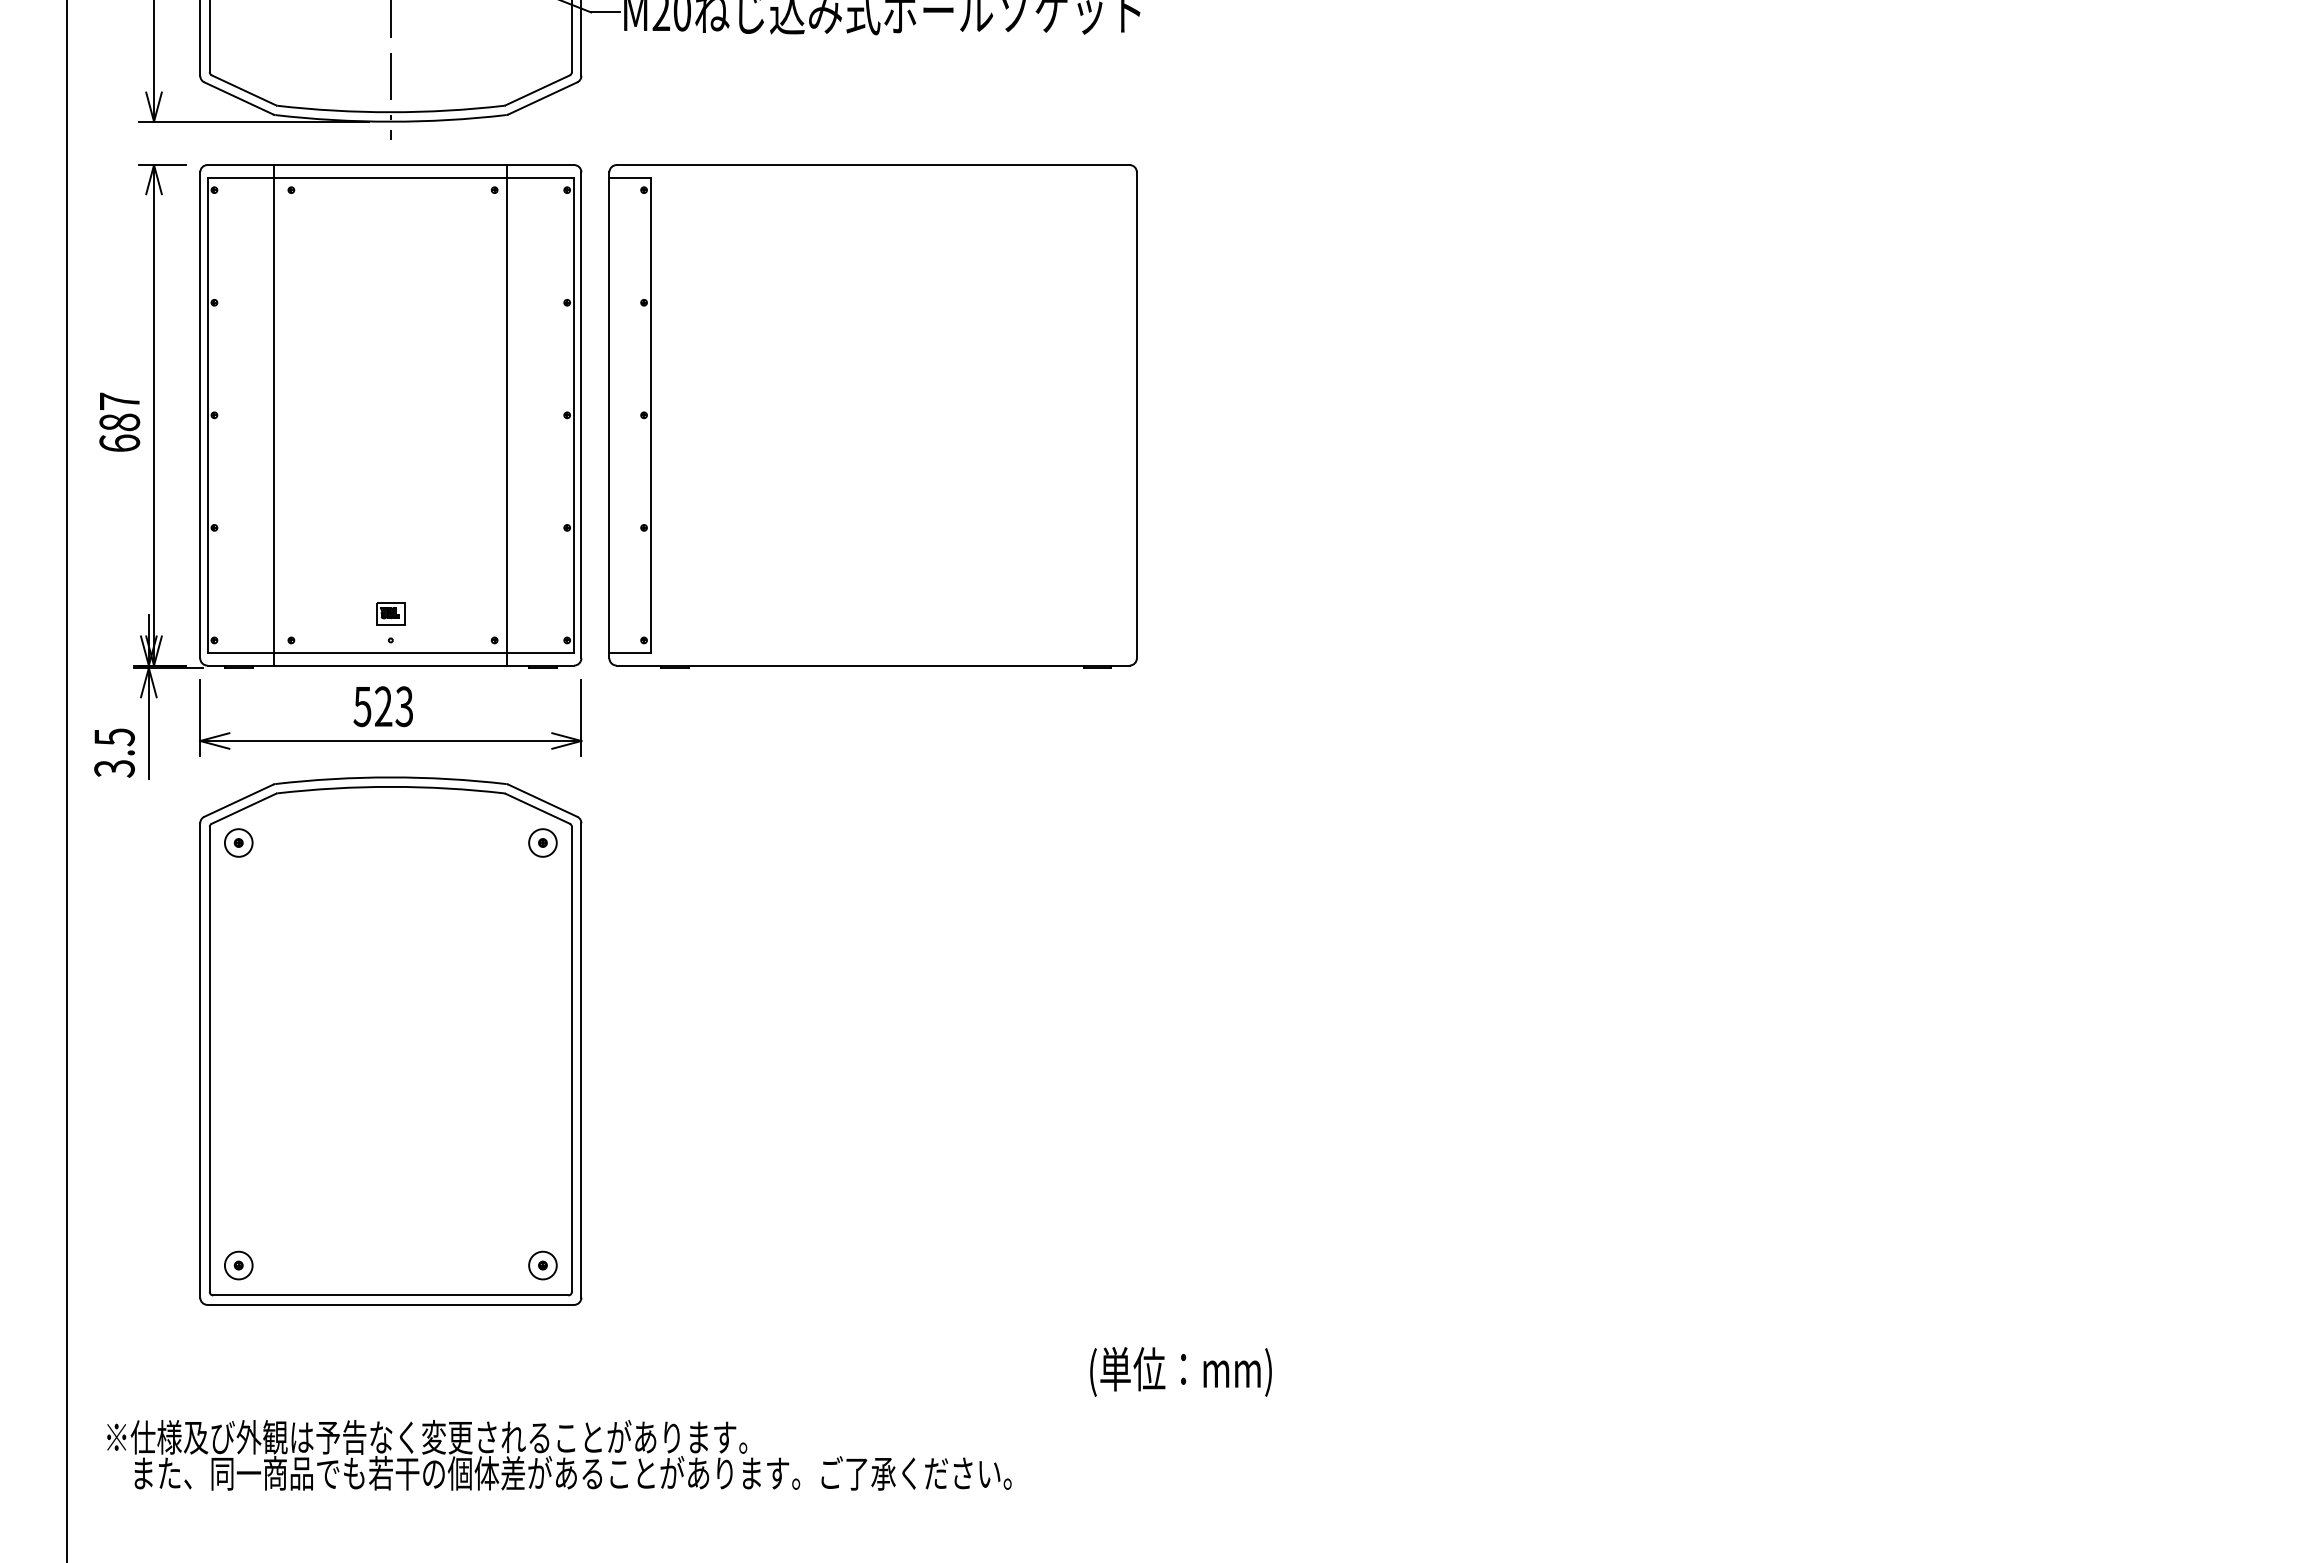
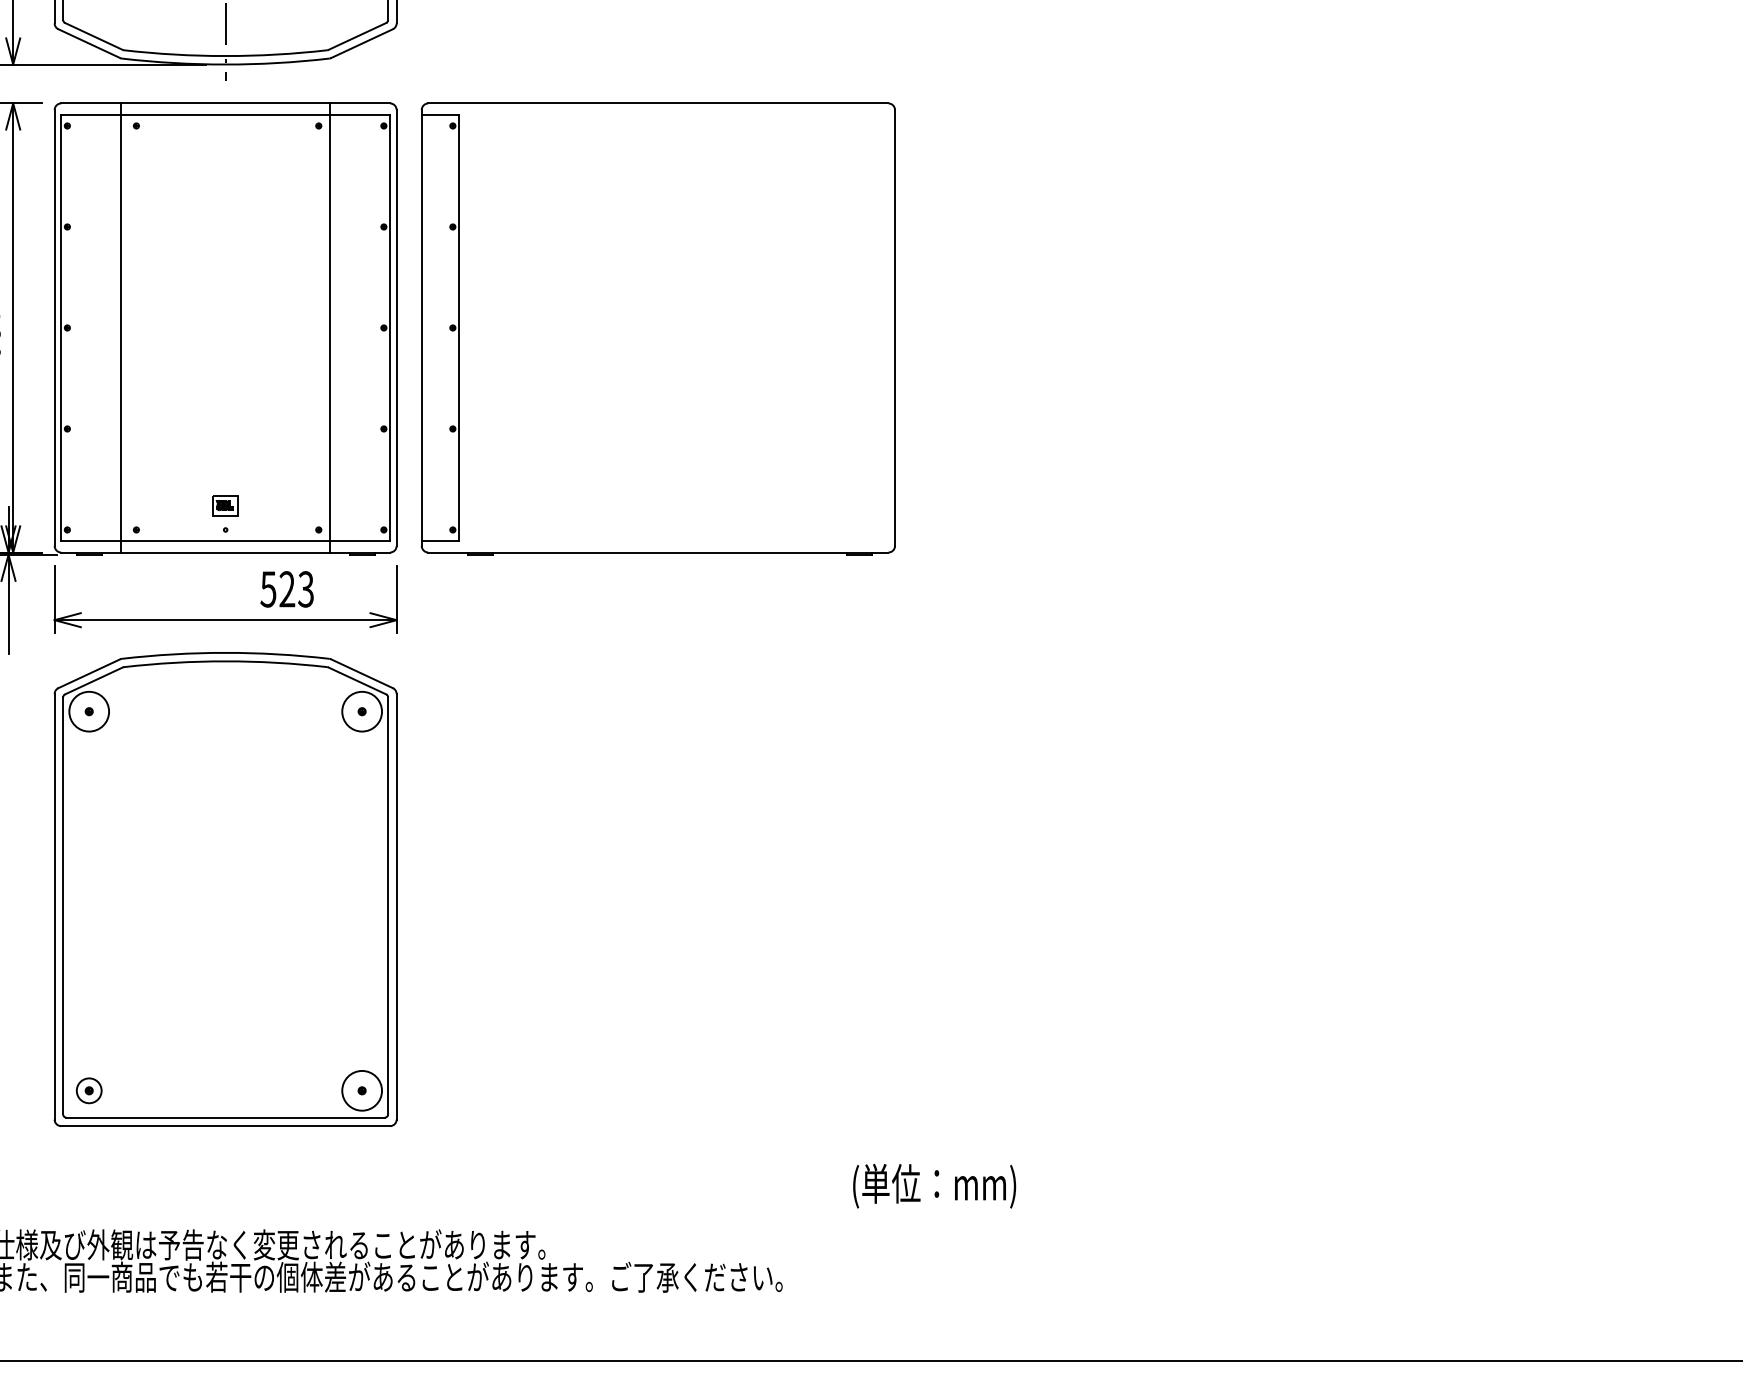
text: (382, 706) -> (286, 589), moved
circle: (238, 842) -> (88, 711), size x1.6
circle: (542, 842) -> (361, 711), size x1.6
circle: (542, 1265) -> (361, 1090), size x1.6

